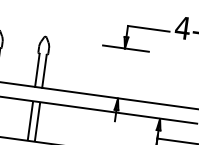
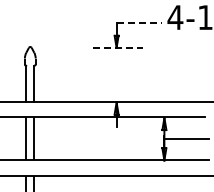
line: (149, 28) -> (139, 23), solid -> dashed
line: (125, 48) -> (117, 47), solid -> dashed

